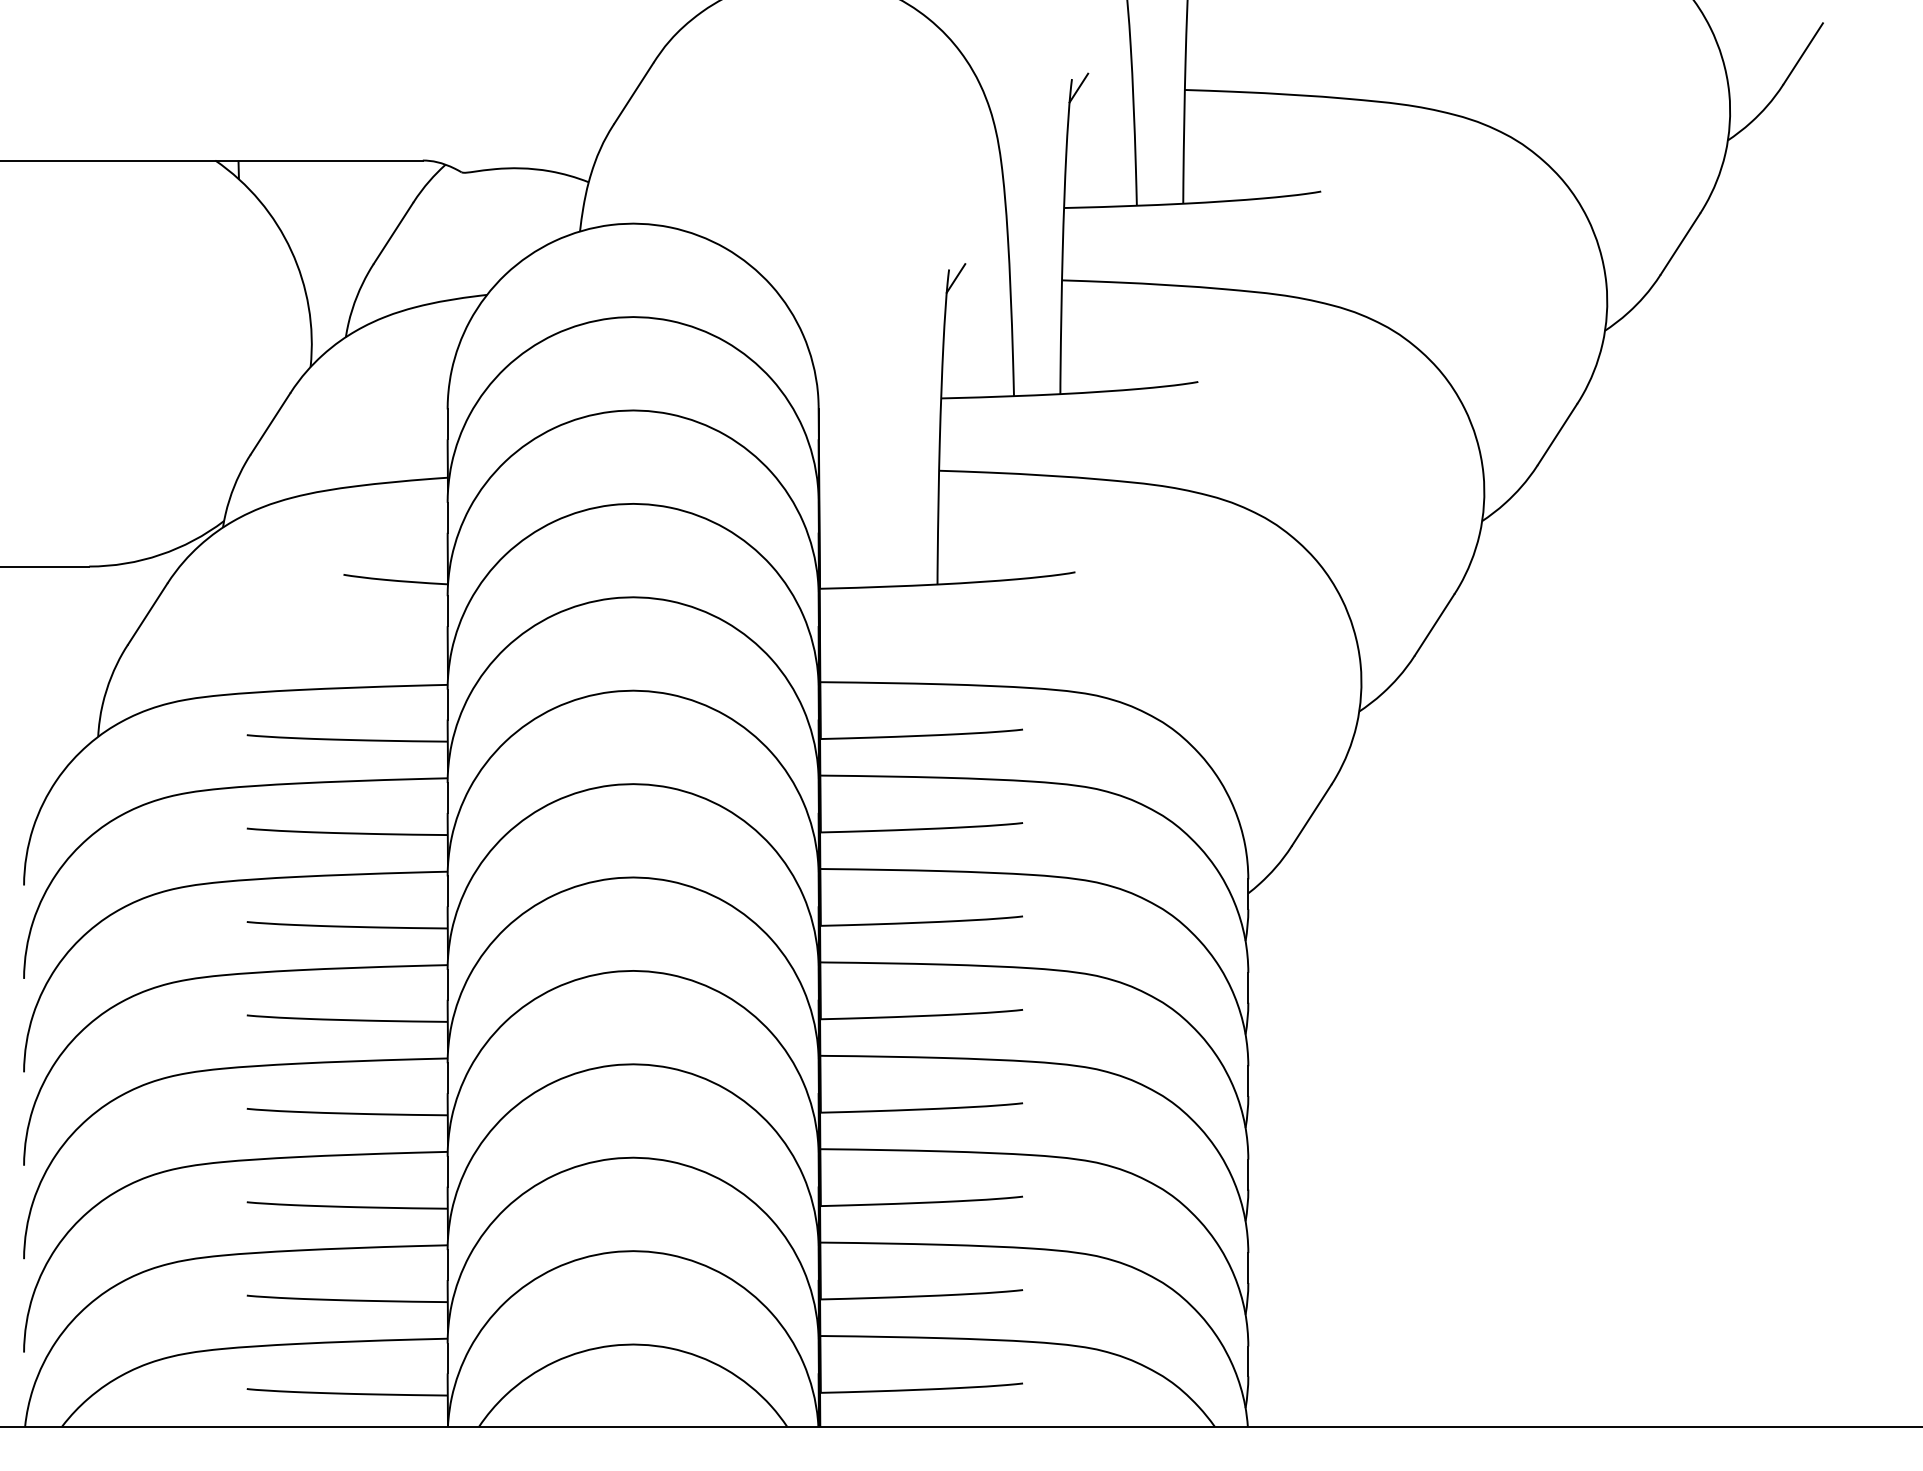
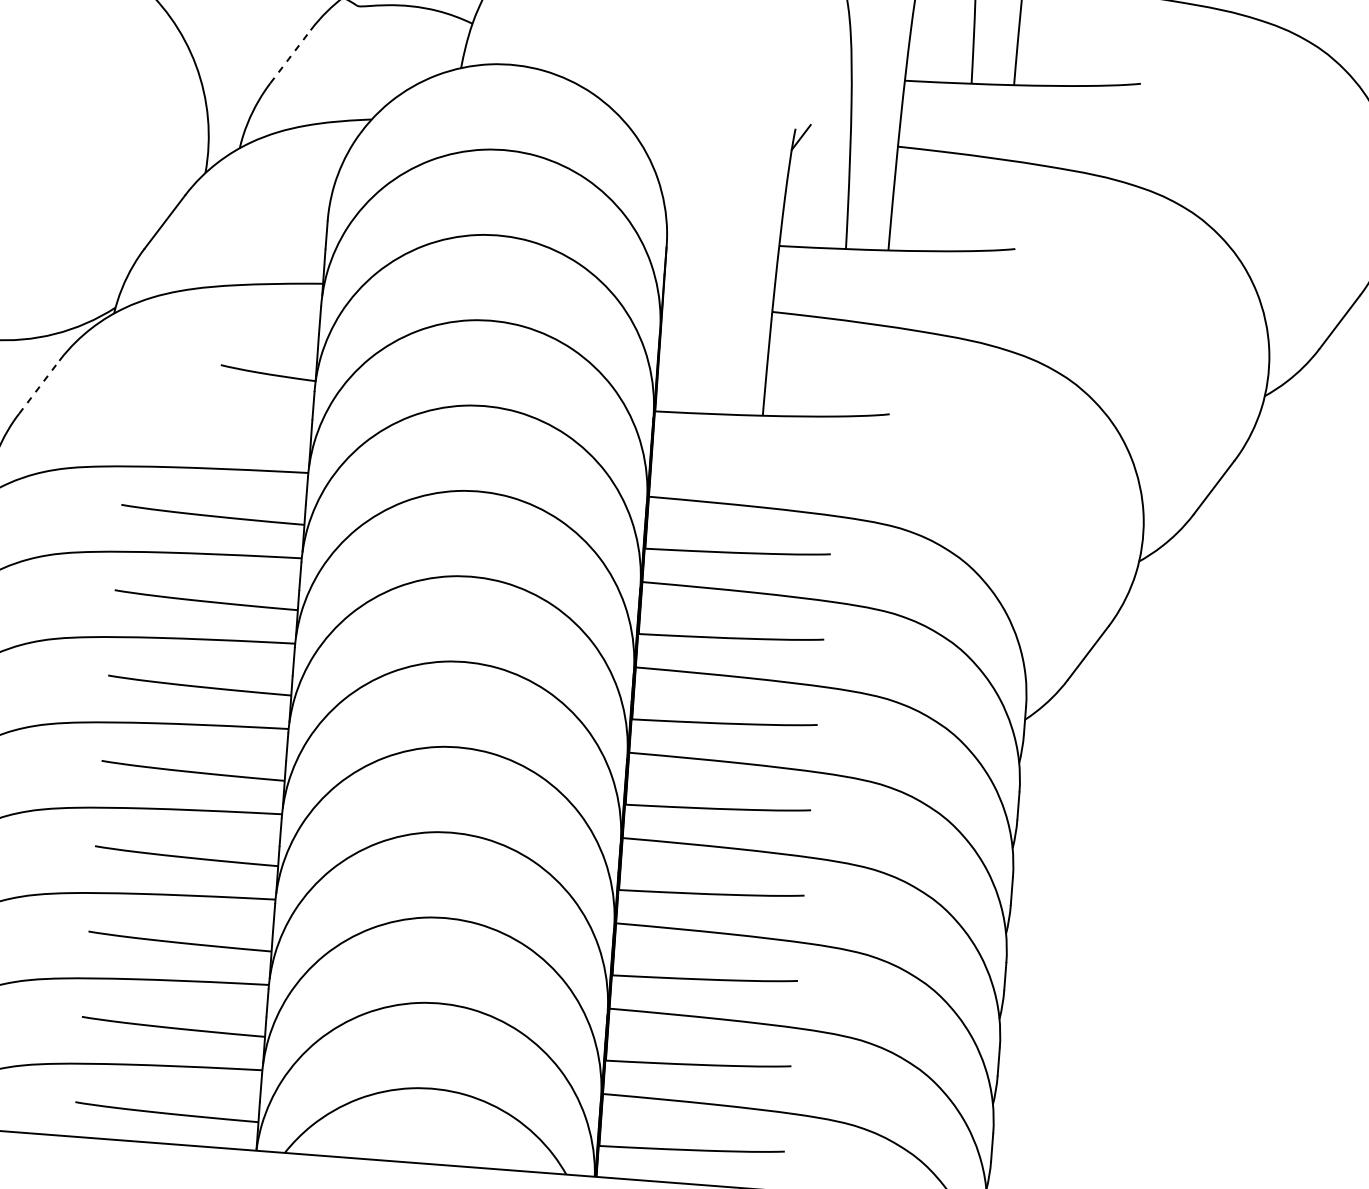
line: (393, 232) -> (290, 55), solid -> dashed
line: (147, 613) -> (39, 386), solid -> dashed

